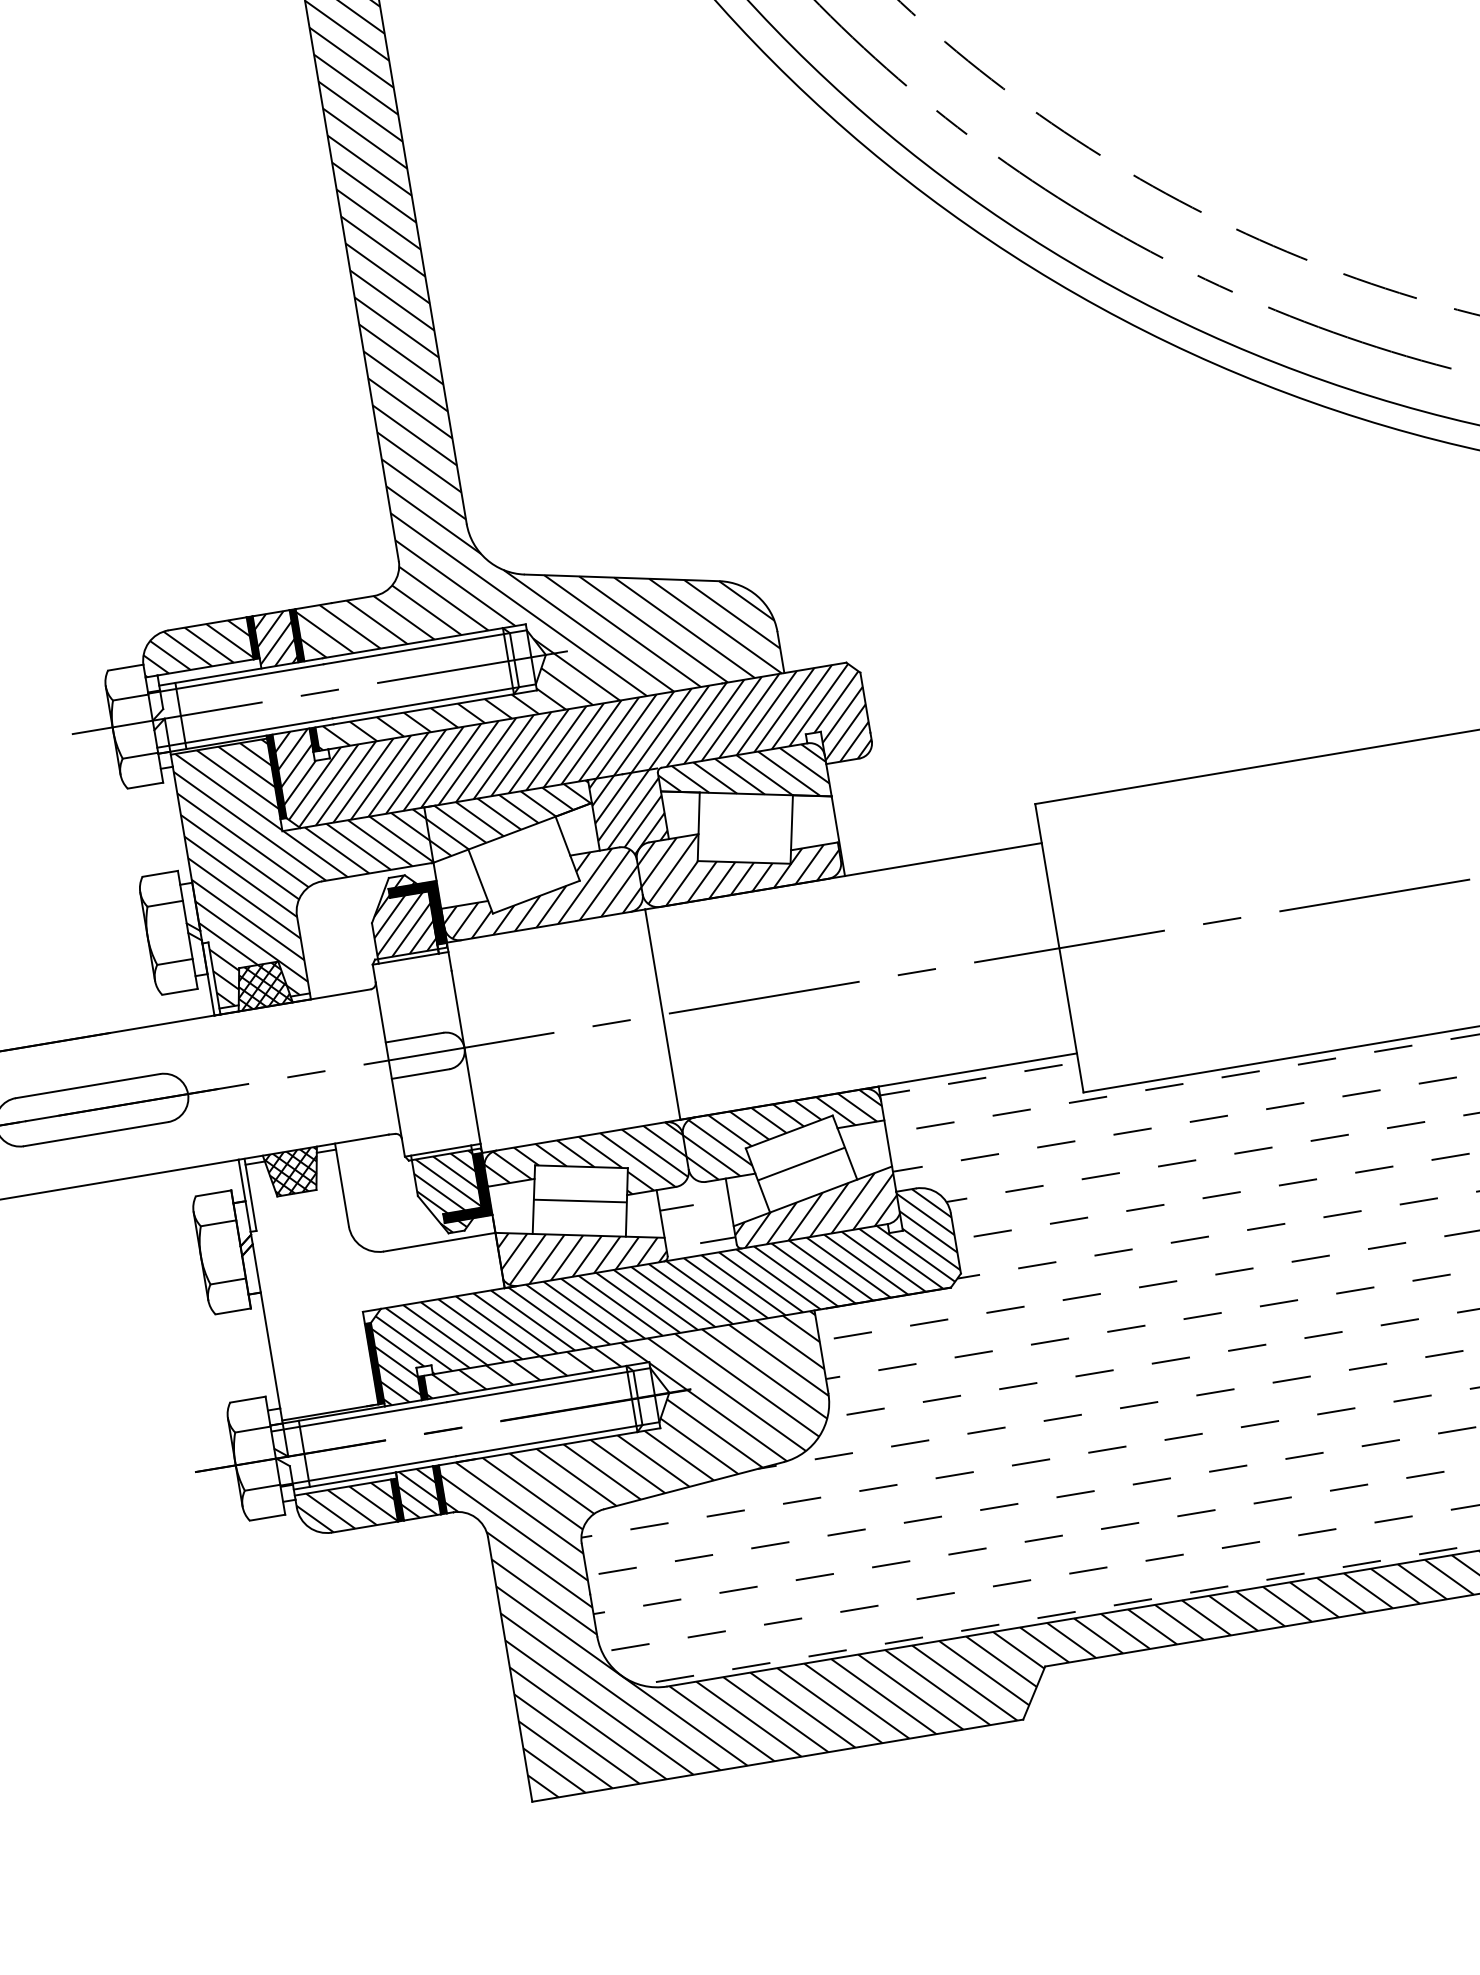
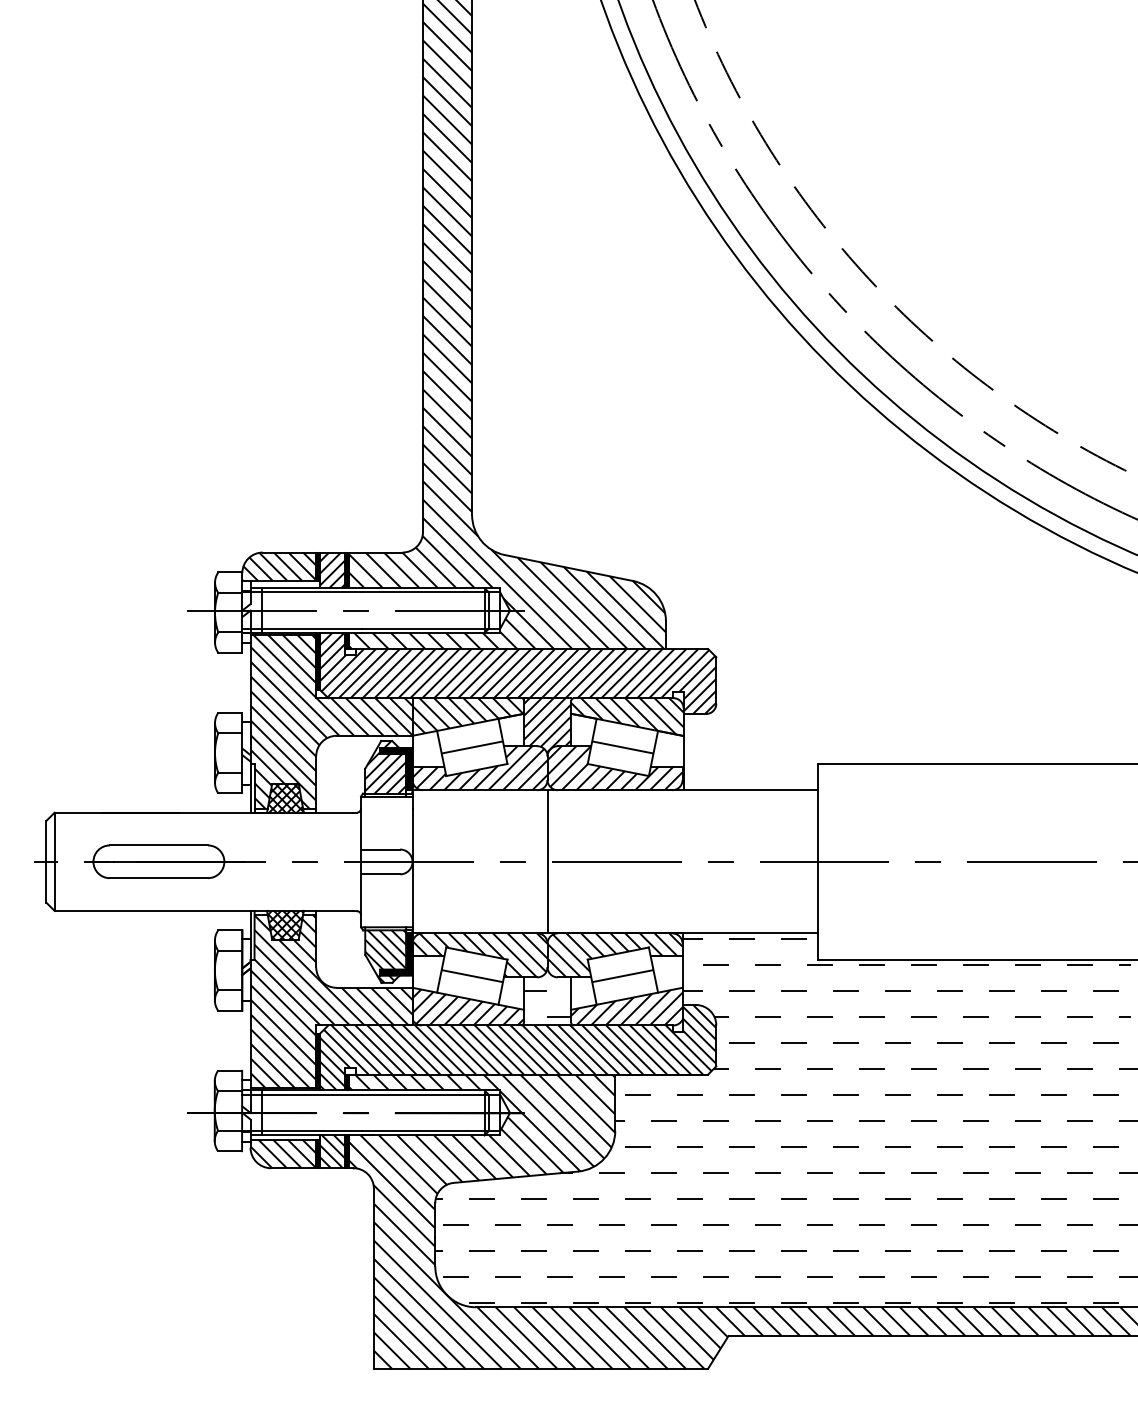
line: (744, 828) -> (622, 747), added
line: (522, 865) -> (471, 747), added
hatch: (379, 1272) -> (331, 1001), added

